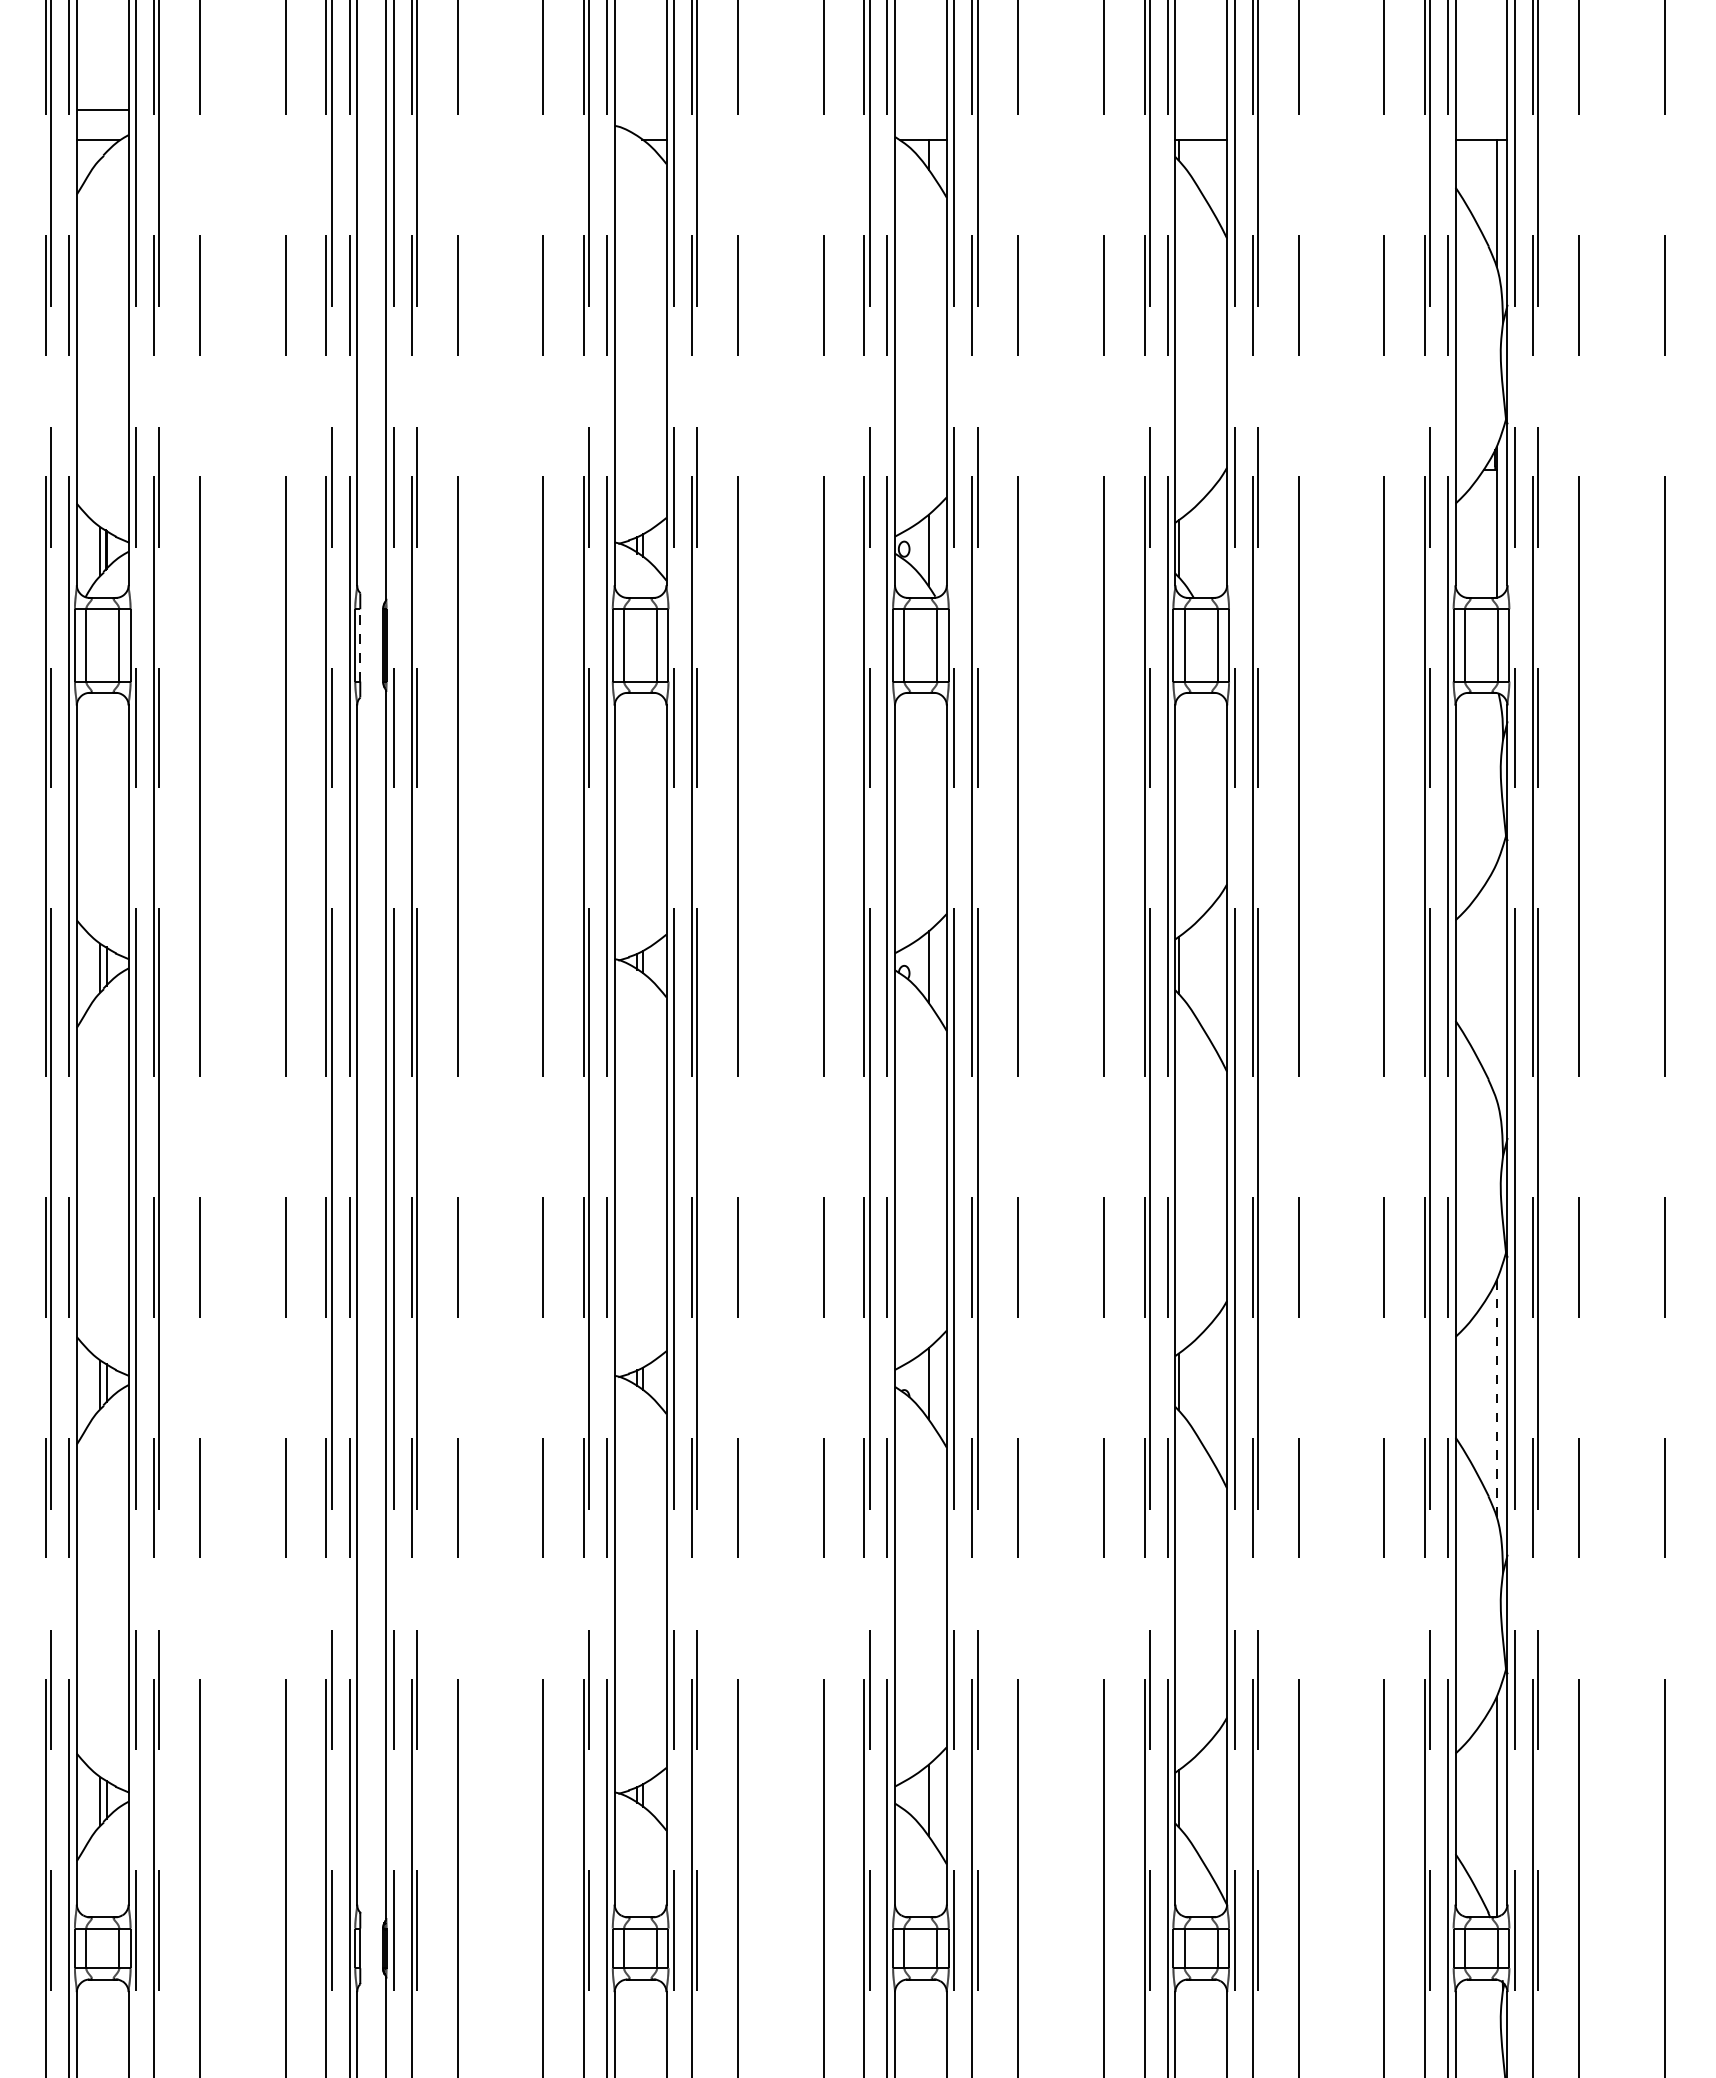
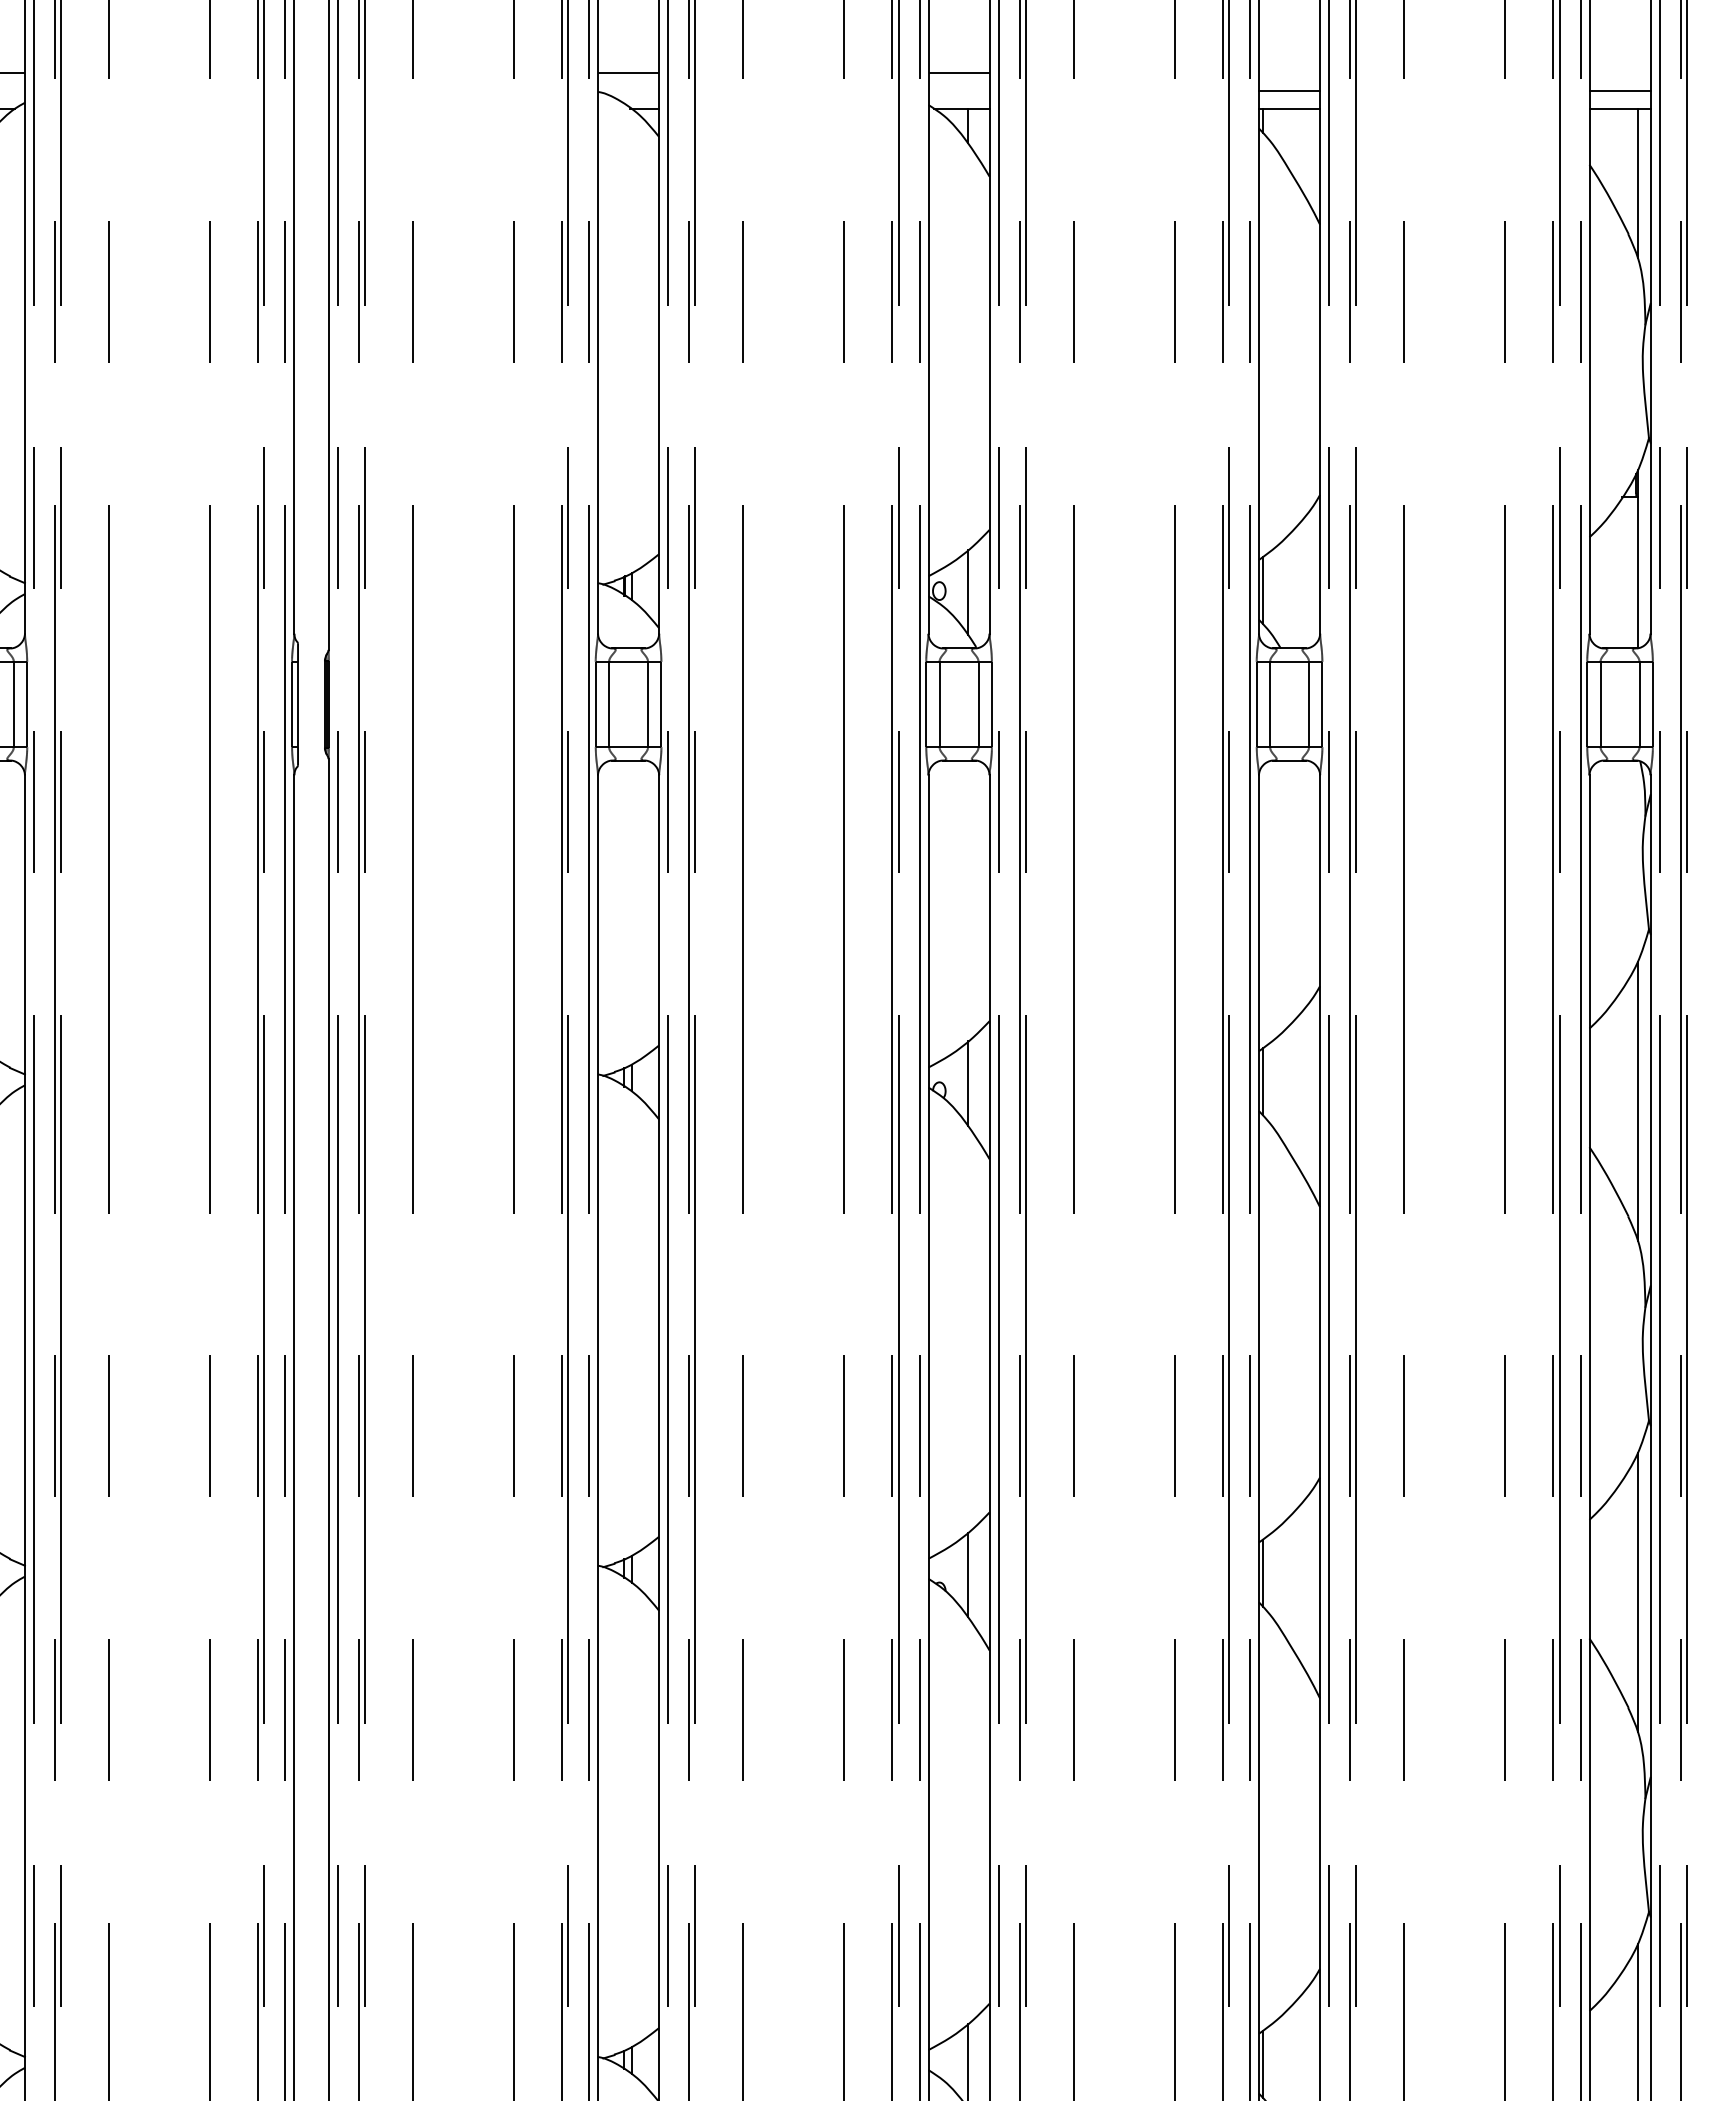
line: (640, 109) -> (628, 72), added
line: (920, 109) -> (958, 72), added
line: (1201, 124) -> (1289, 90), added
line: (1481, 124) -> (1620, 90), added
line: (360, 644) -> (298, 703), dashed -> solid
line: (1496, 981) -> (1637, 1100), added
line: (1496, 1398) -> (1637, 1592), dashed -> solid

